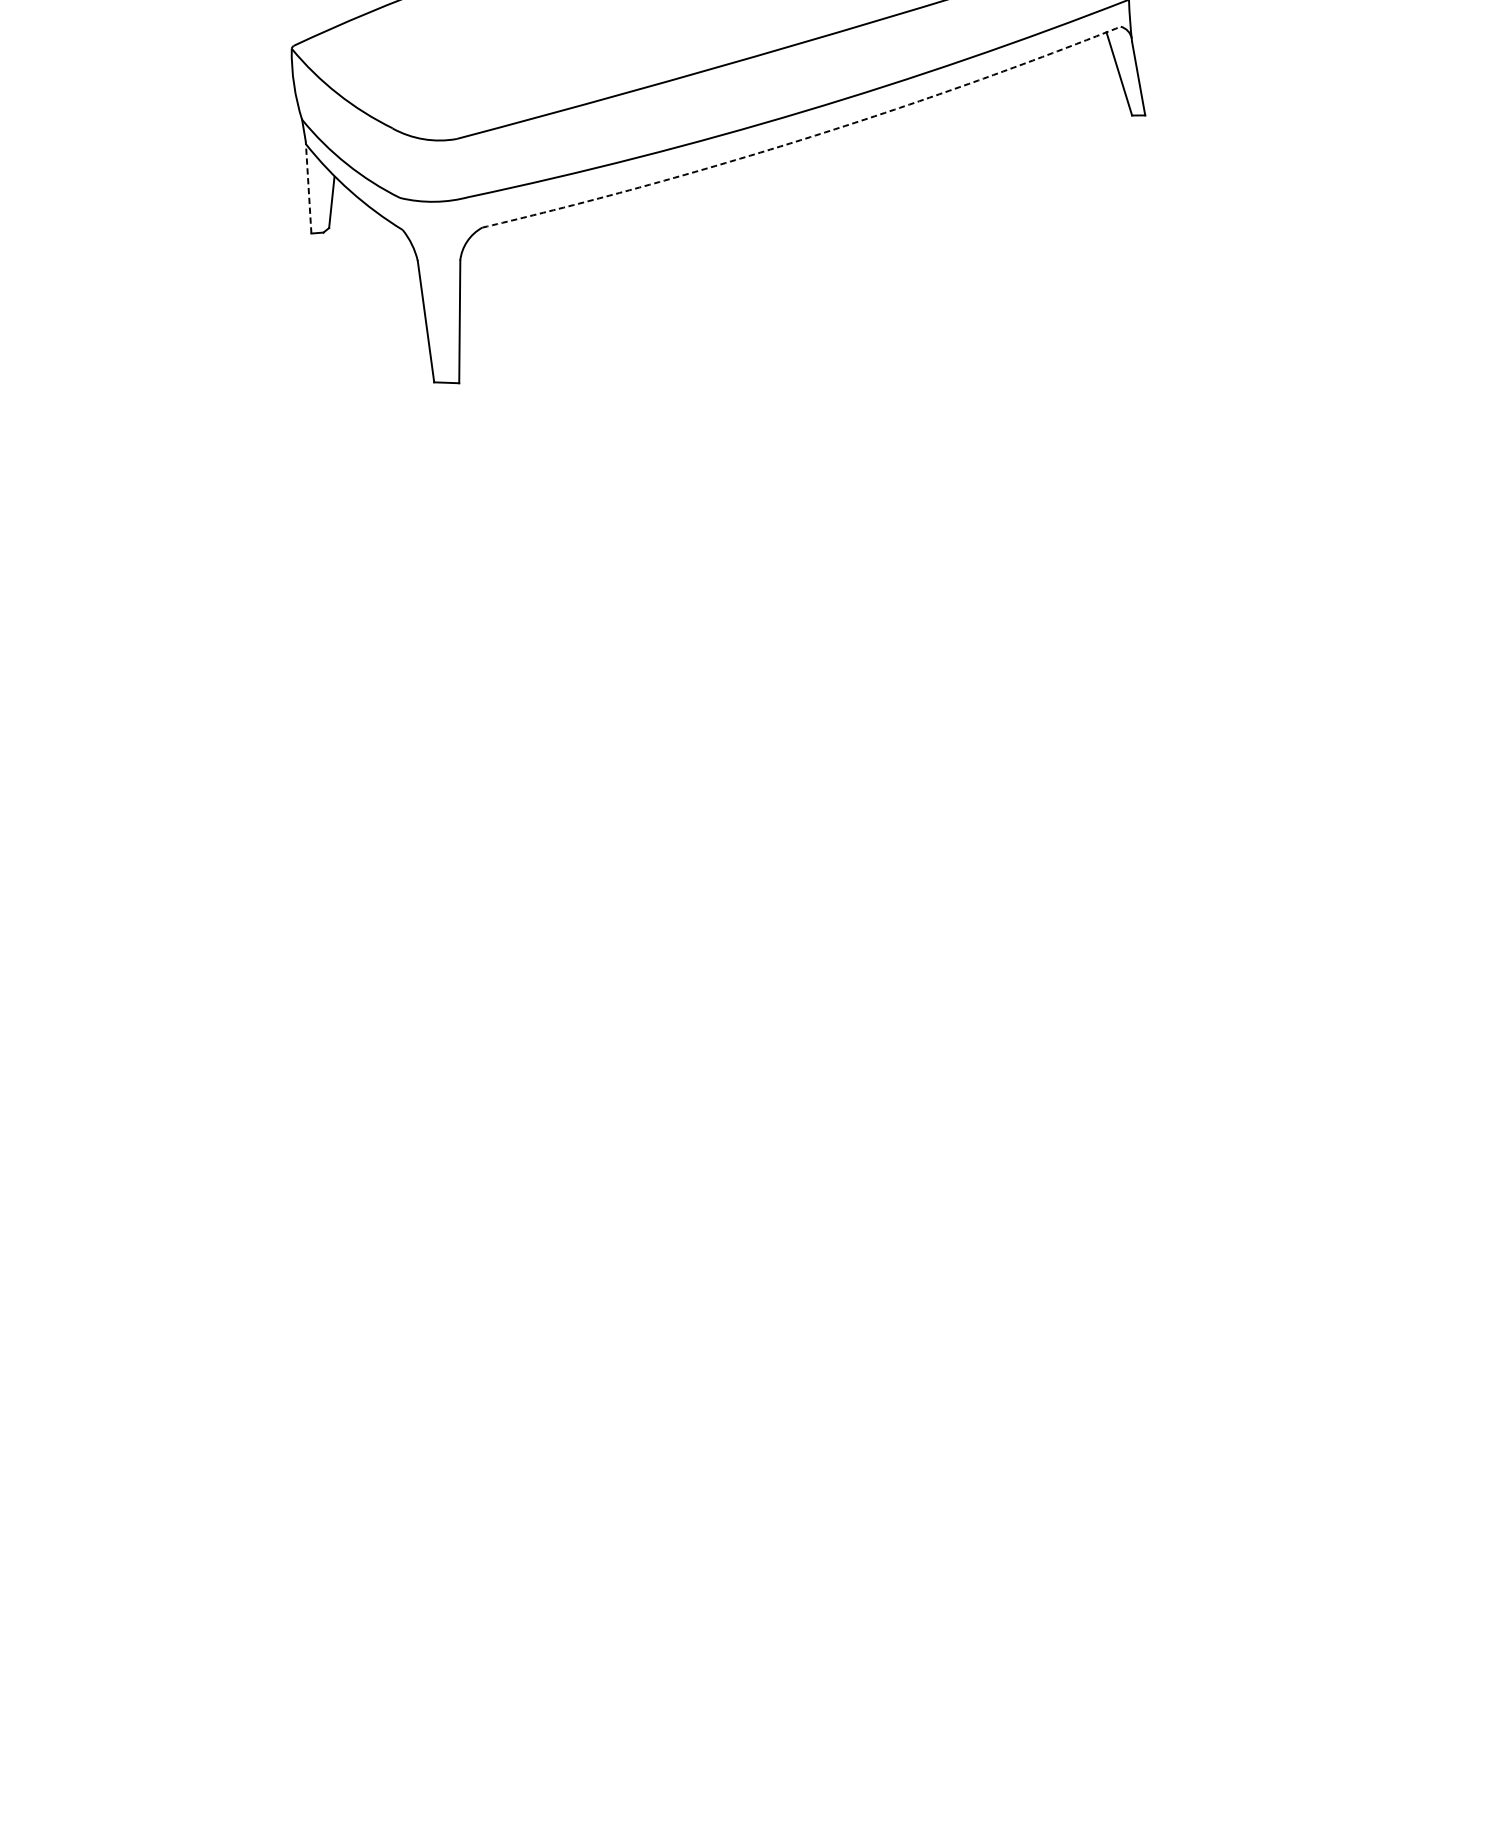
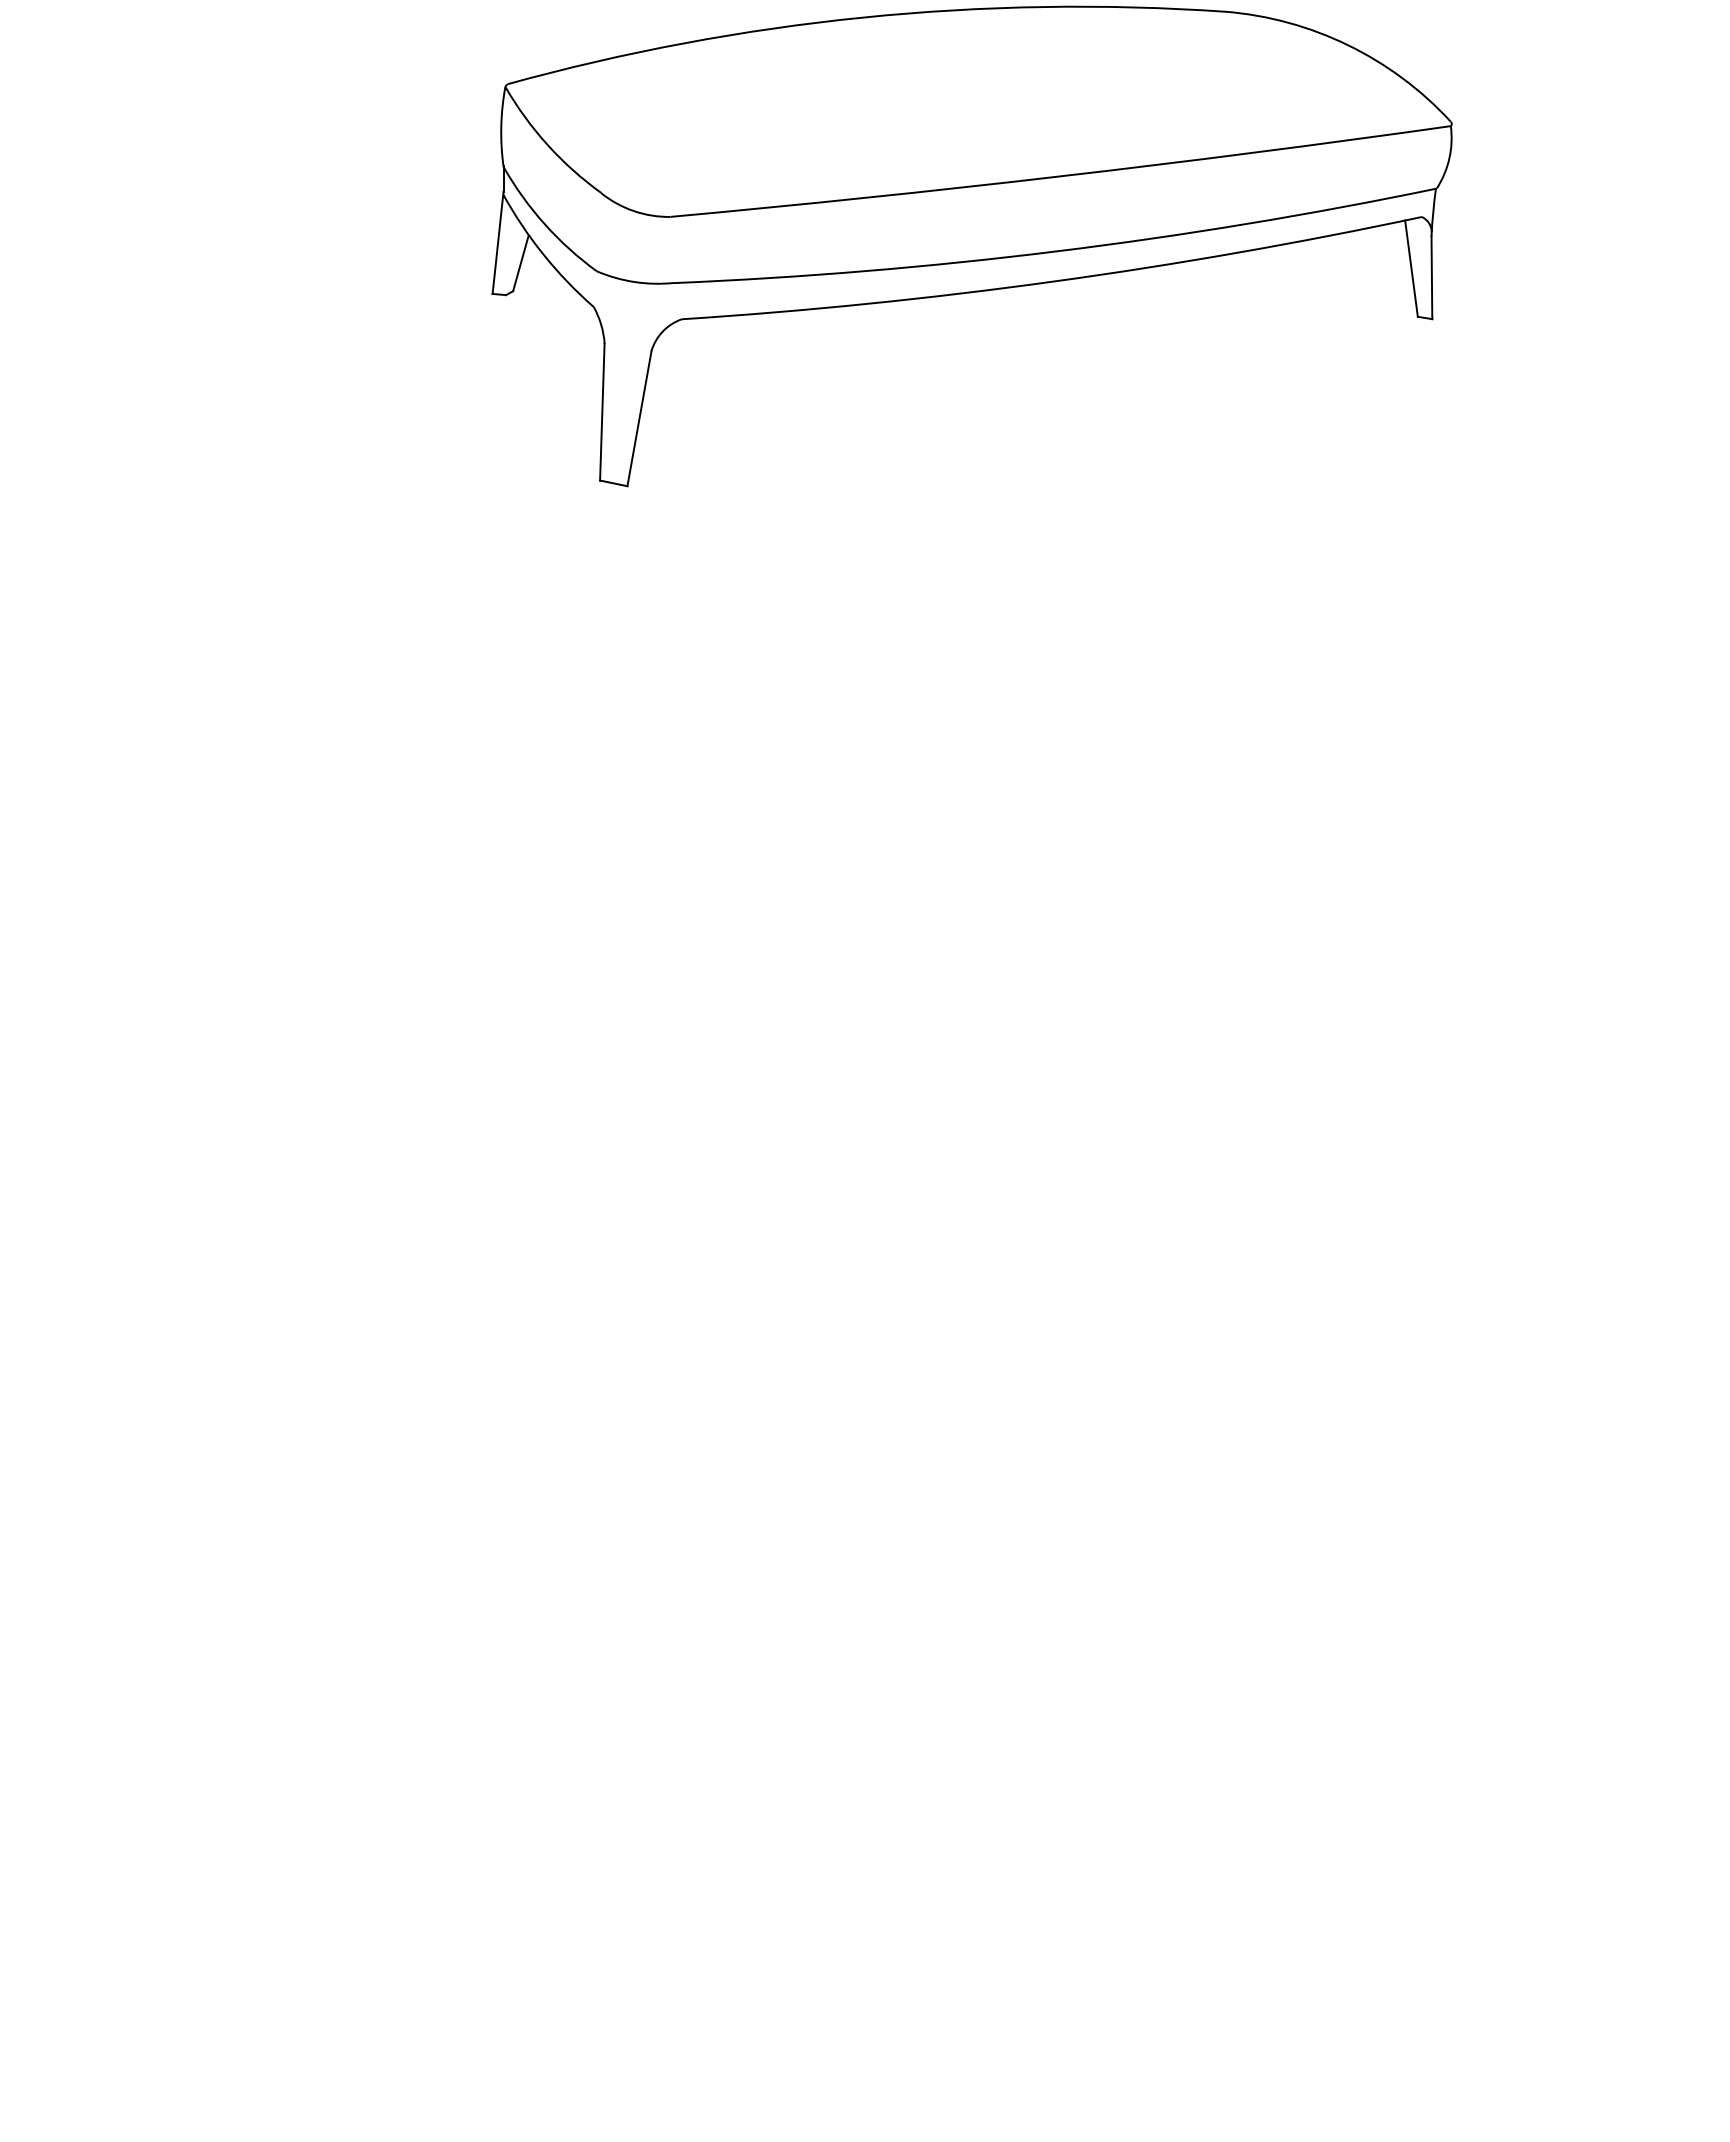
arc: (805, 138) -> (1053, 281), dashed -> solid
line: (308, 187) -> (498, 242), dashed -> solid

